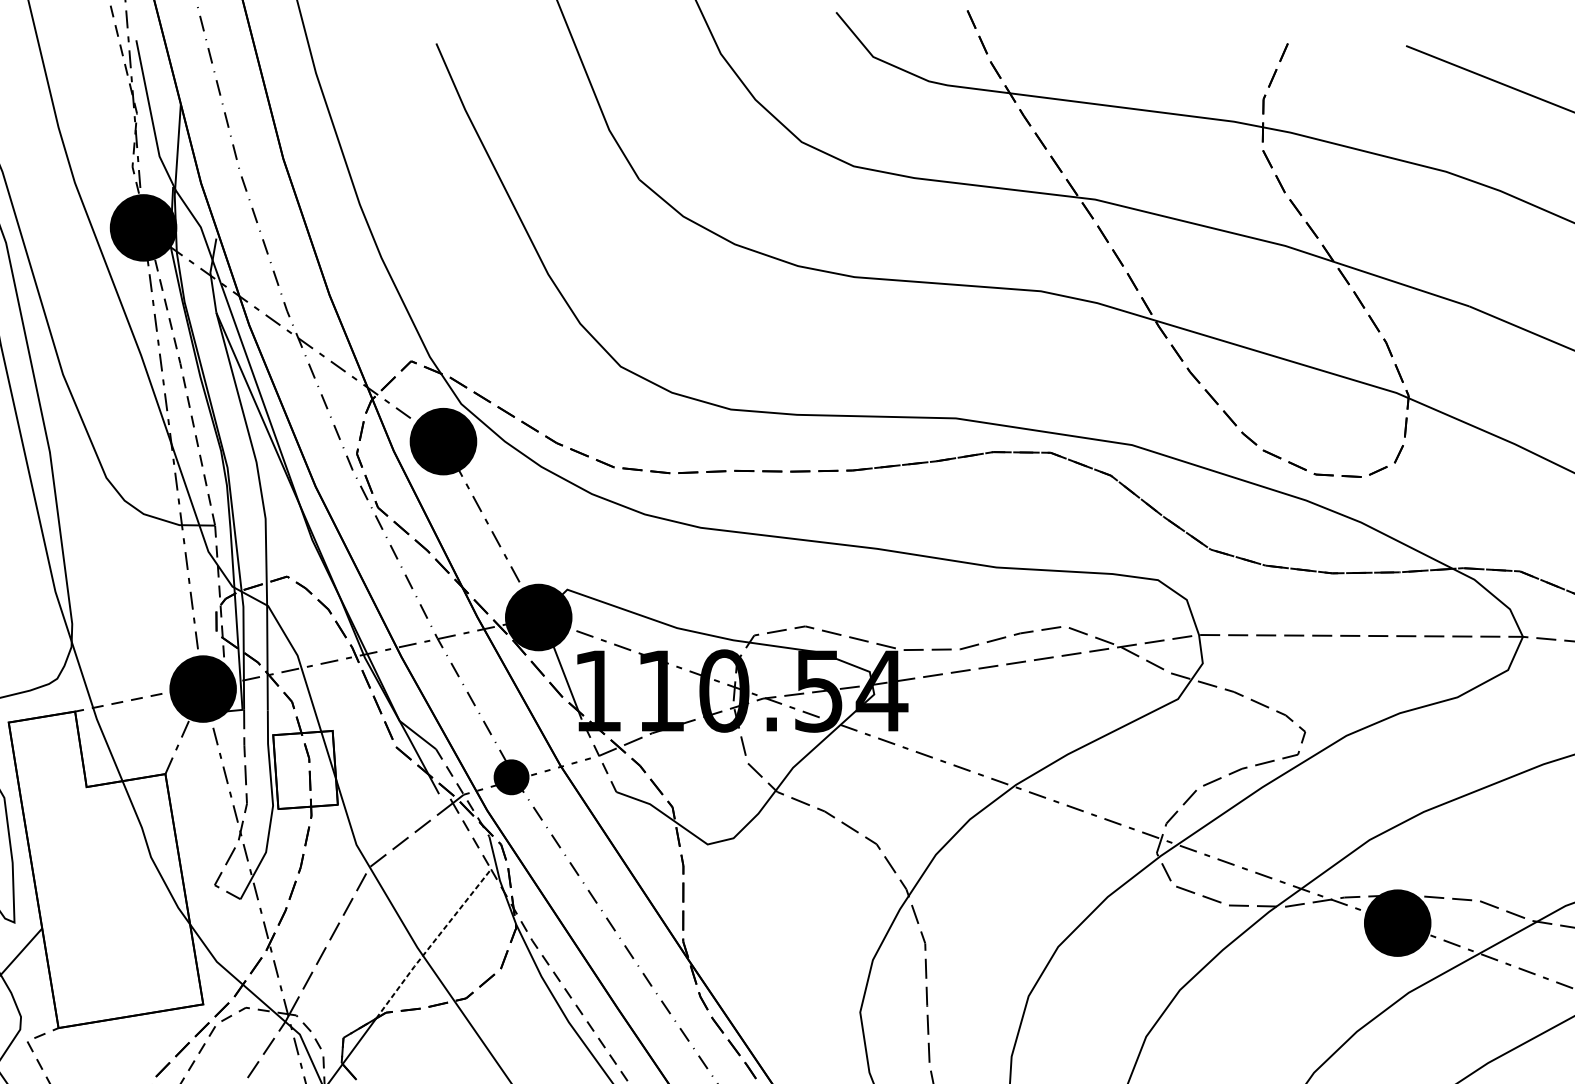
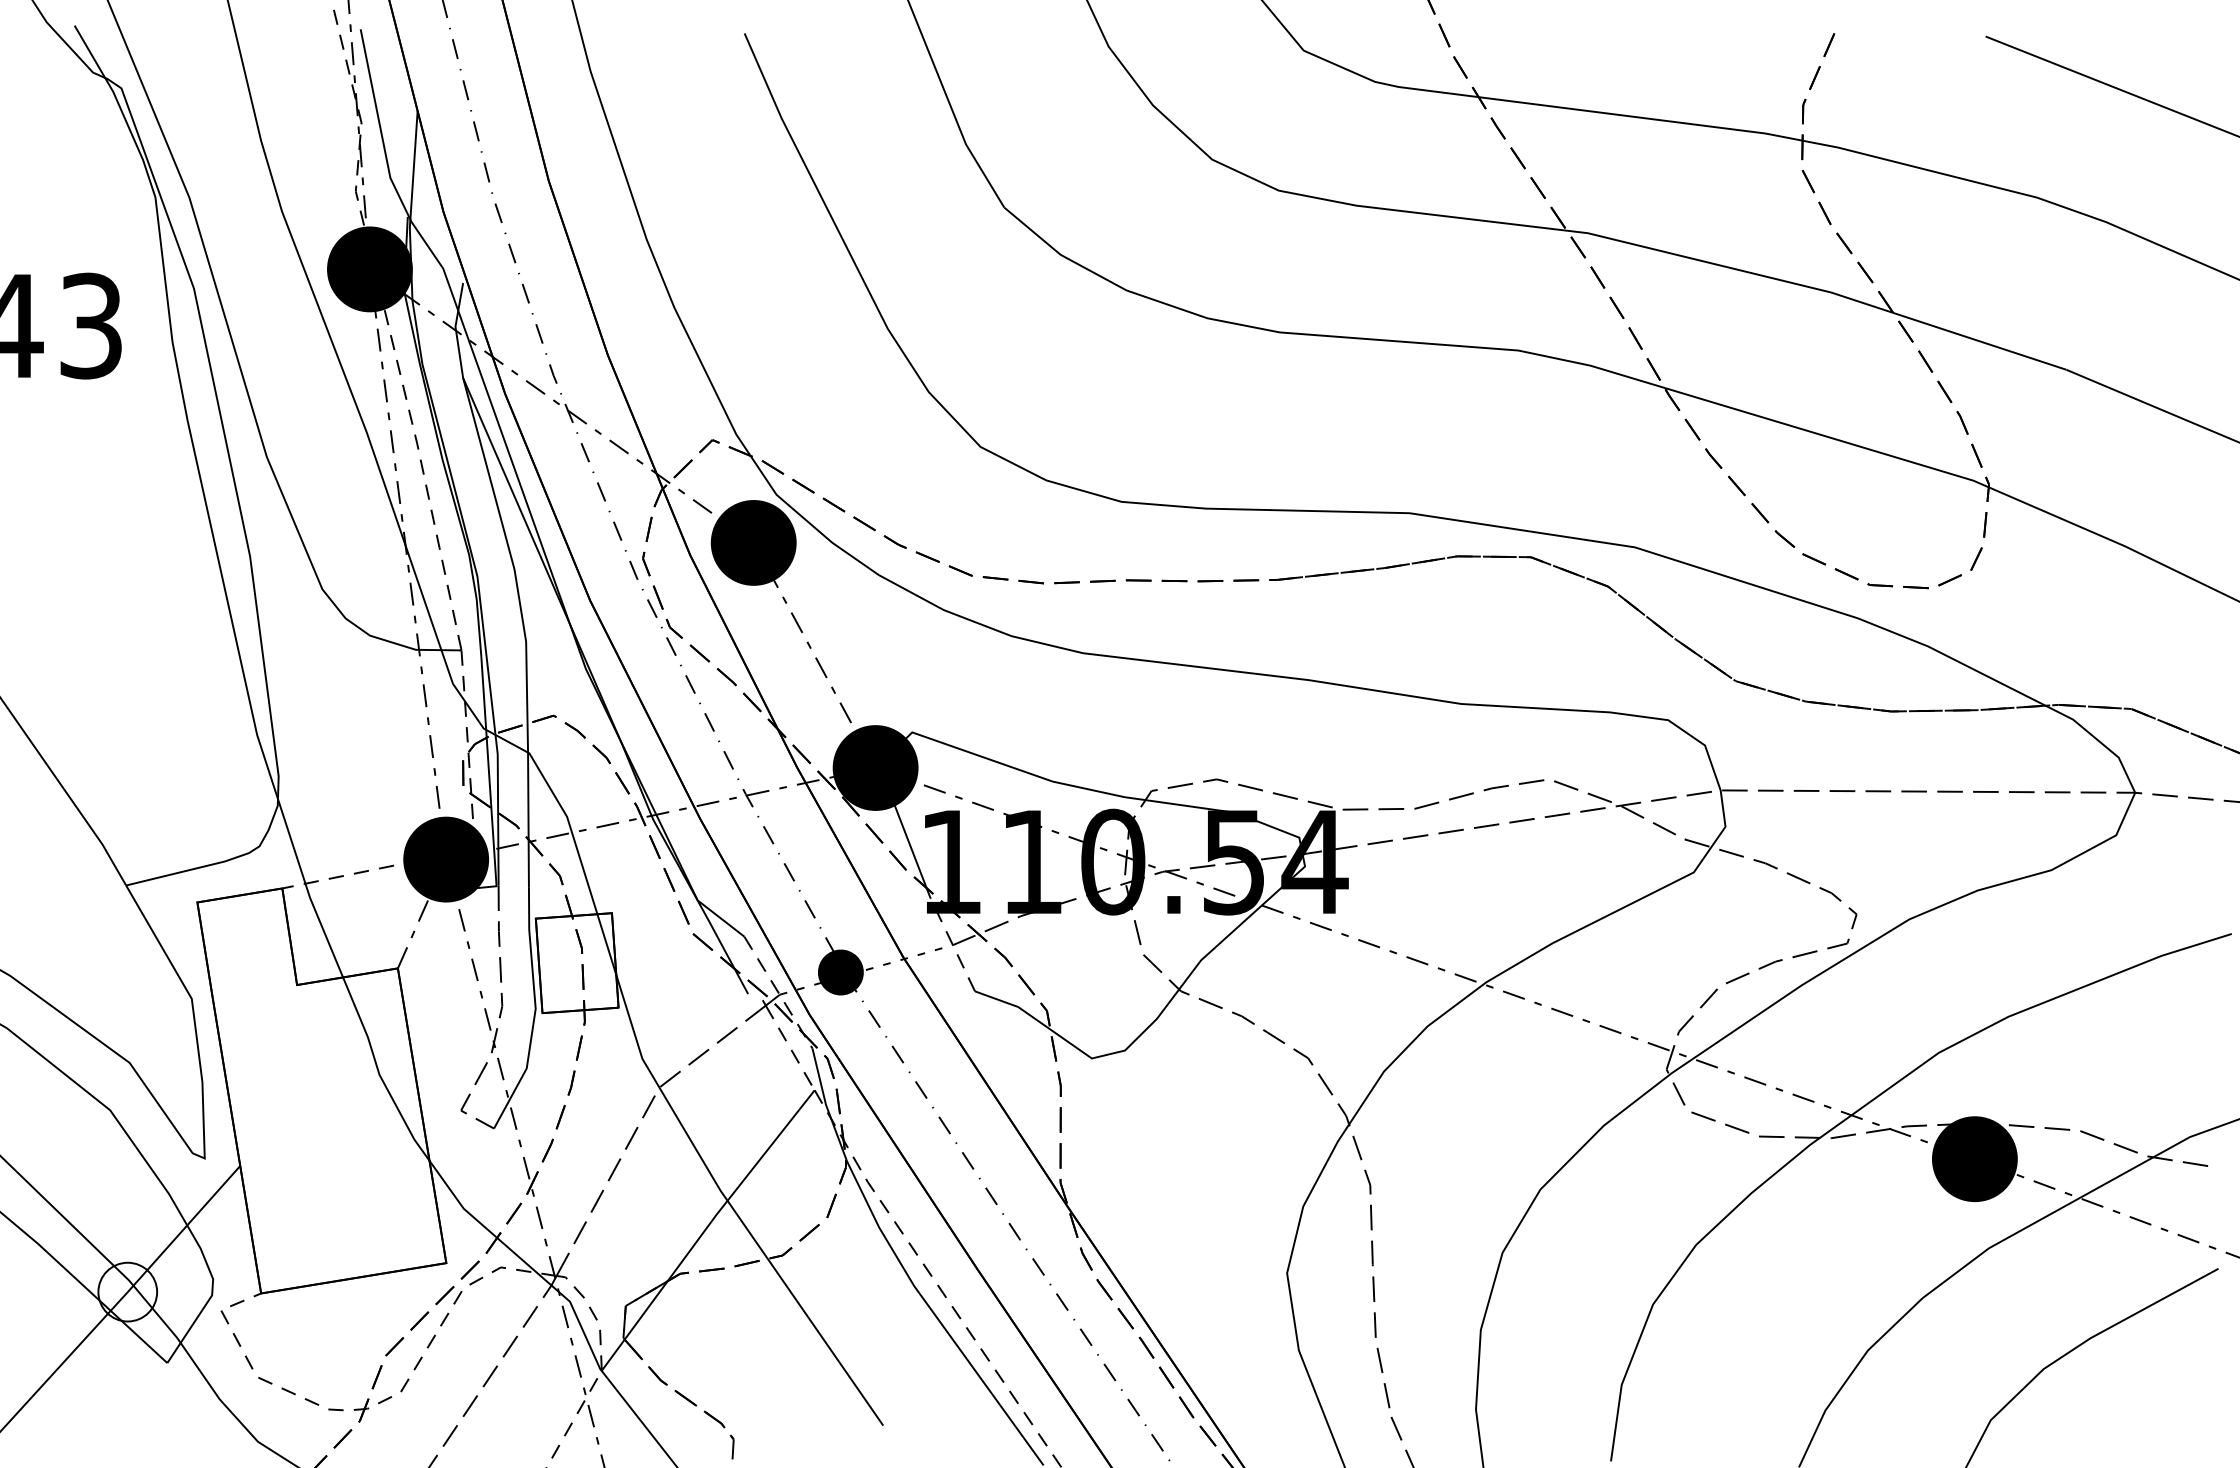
line: (432, 943) -> (739, 1185), dashed -> solid

